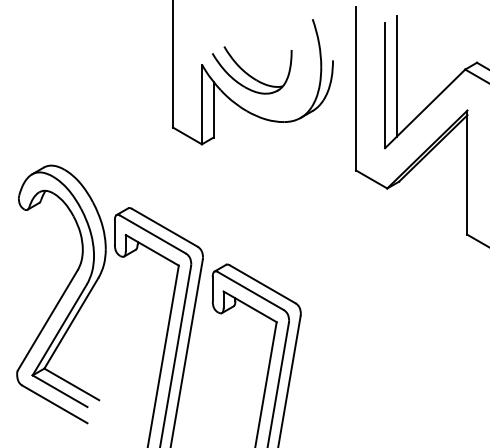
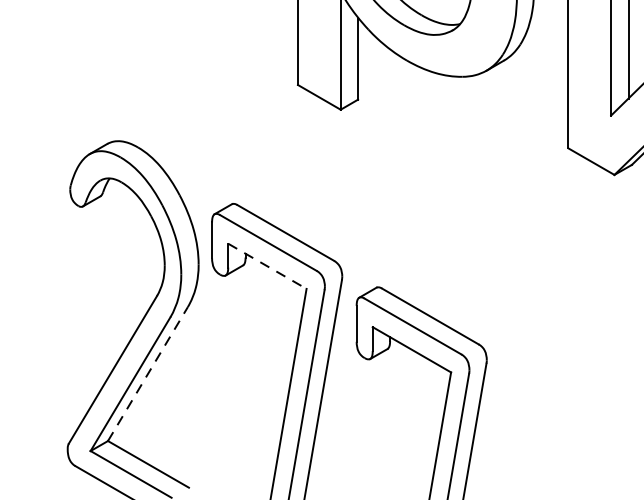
line: (152, 250) -> (267, 266), solid -> dashed
line: (71, 323) -> (148, 374), solid -> dashed

